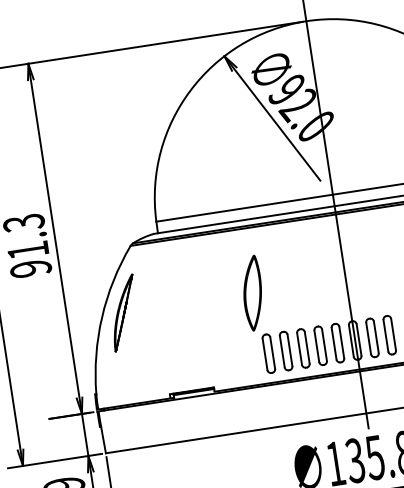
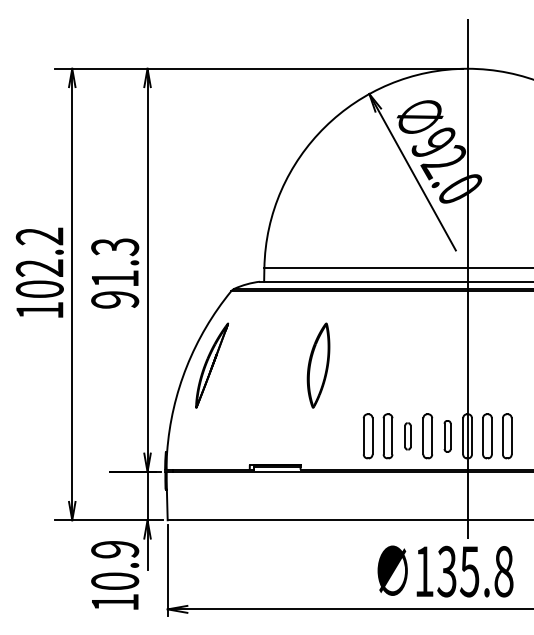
part: (252, 293) -> (318, 365), moved
part: (337, 343) -> (447, 436), size x0.7
part: (303, 348) -> (407, 436), size x0.6

